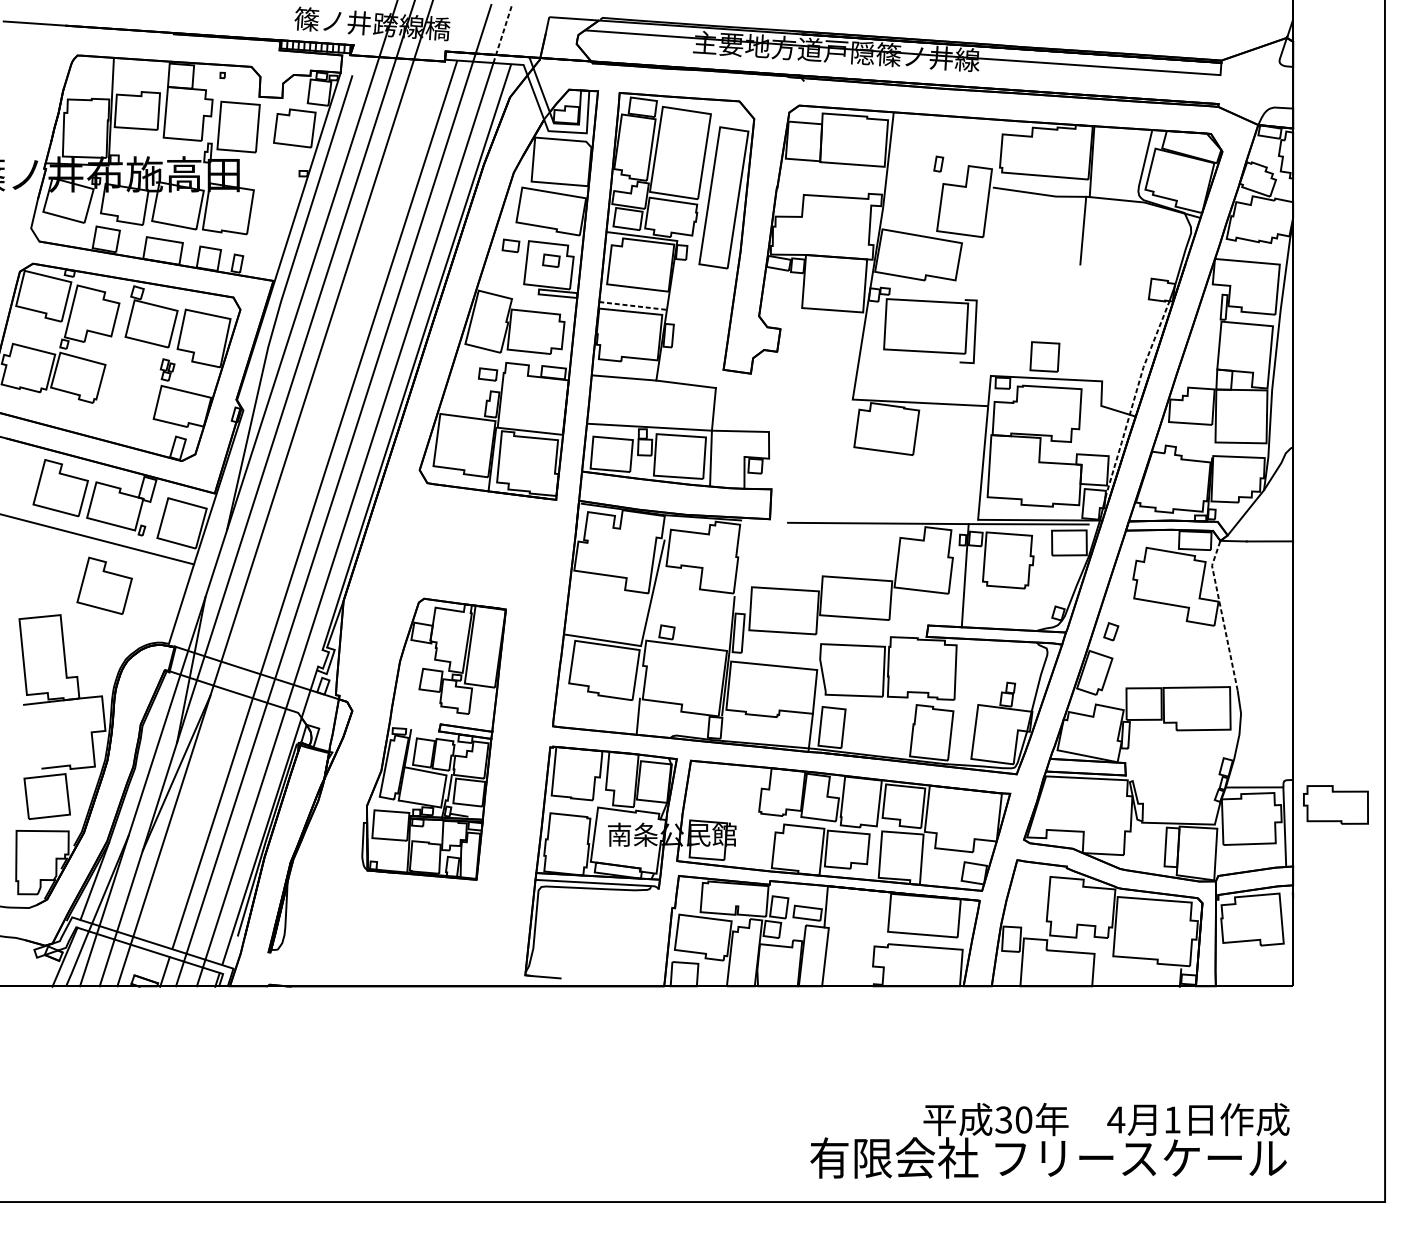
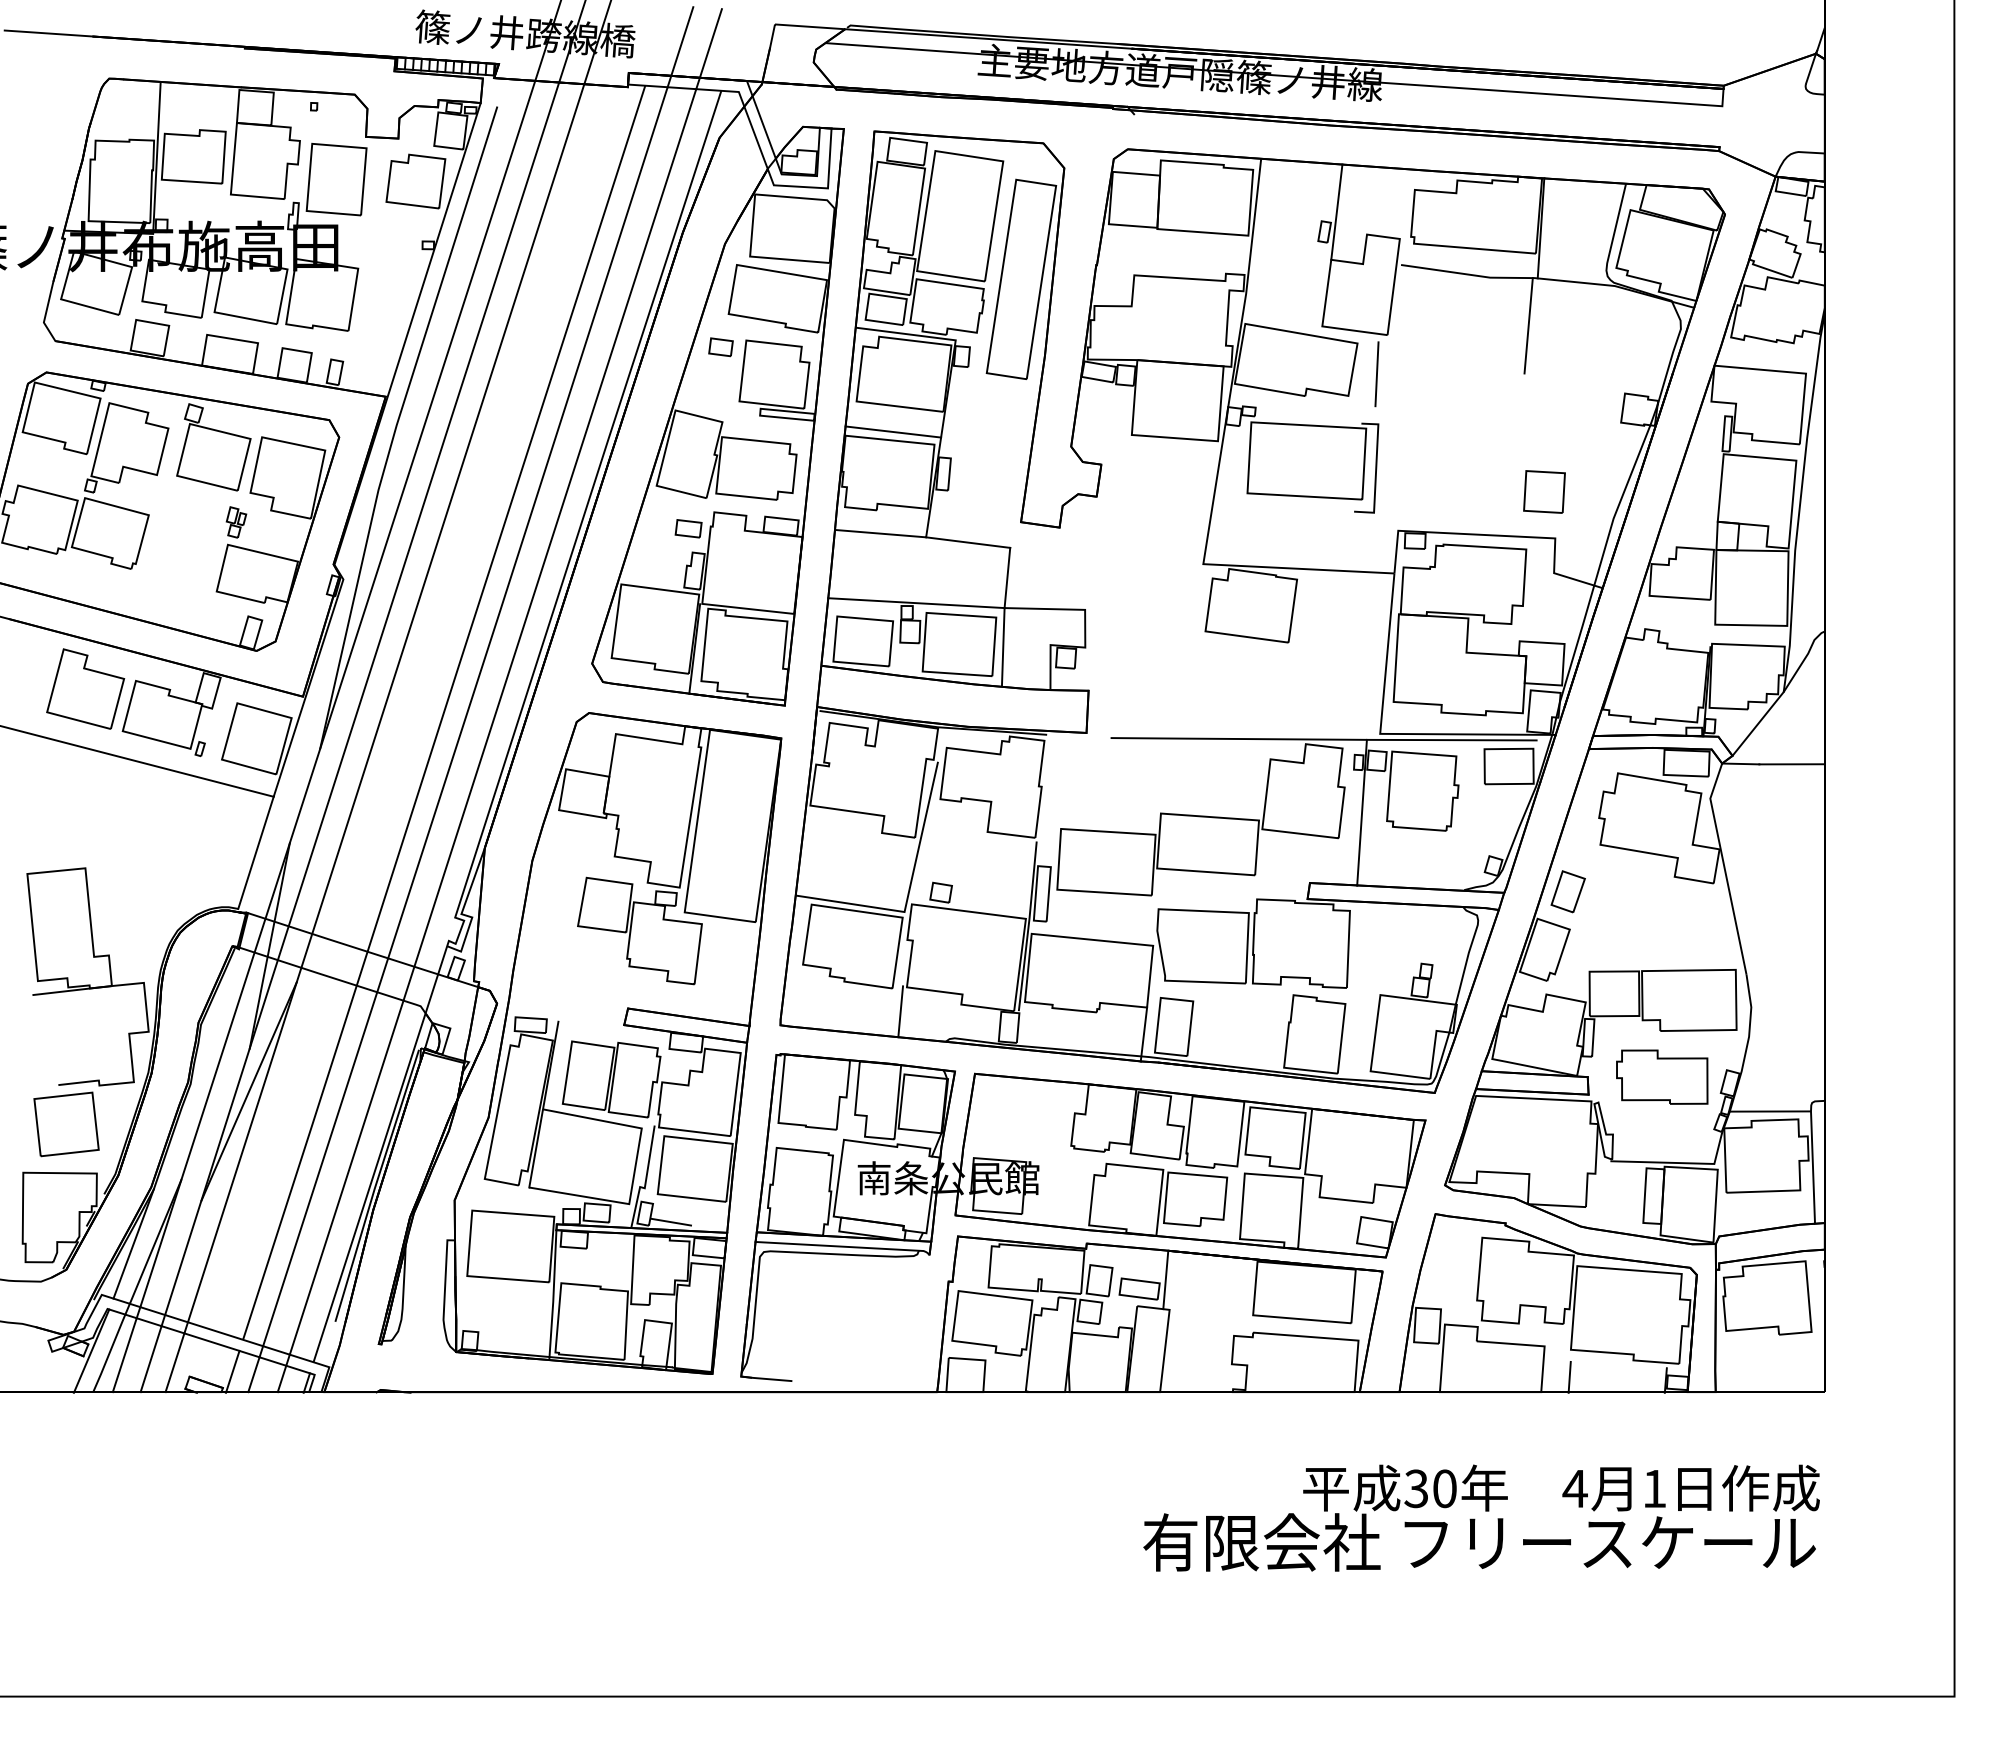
line: (502, 34) -> (708, 49), dashed -> solid
line: (947, 149) -> (1336, 211), added
part: (551, 260) -> (777, 368), removed
line: (975, 265) -> (1376, 374), added
line: (633, 306) -> (893, 432), dashed -> solid
part: (1044, 356) -> (1544, 491), moved
line: (1134, 397) -> (1601, 561), dashed -> solid
part: (104, 585) -> (147, 826), removed
line: (1222, 615) -> (1724, 868), dashed -> solid
part: (1110, 631) -> (1567, 891), size x1.67
part: (434, 739) -> (612, 1043), size x1.67
part: (1336, 804) -> (1662, 1076), moved
line: (1112, 975) -> (1569, 1376), added
text: (1049, 1140) -> (1481, 1517), moved

